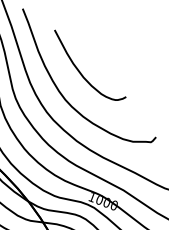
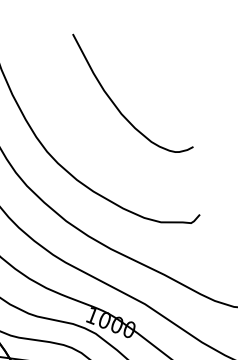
curve: (81, 72) -> (118, 105), moved

